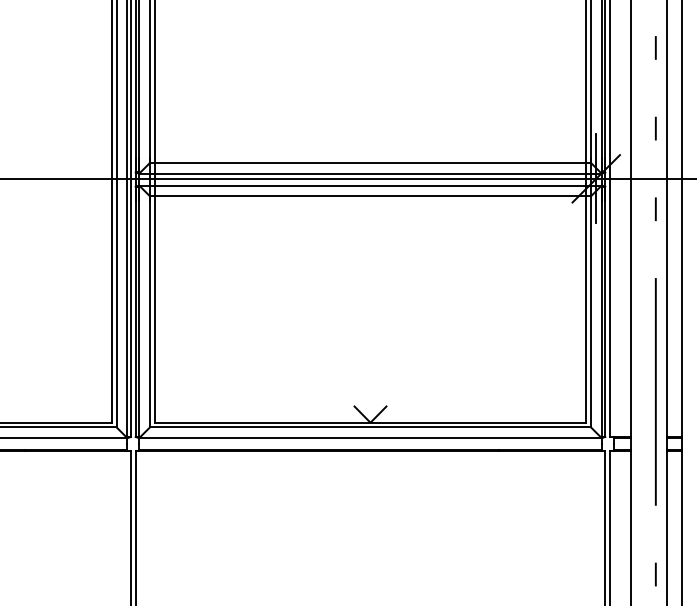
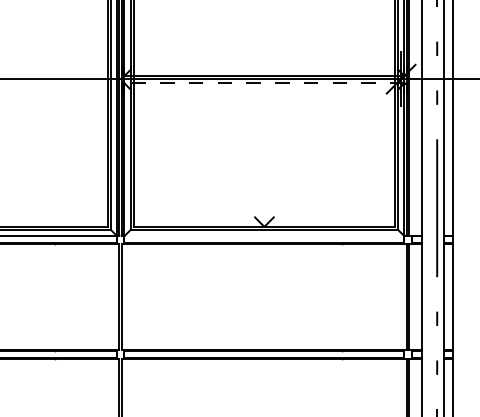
line: (368, 162) -> (263, 69), removed
line: (368, 185) -> (263, 83), solid -> dashed
line: (368, 195) -> (263, 89), removed
line: (370, 438) -> (264, 236), removed

